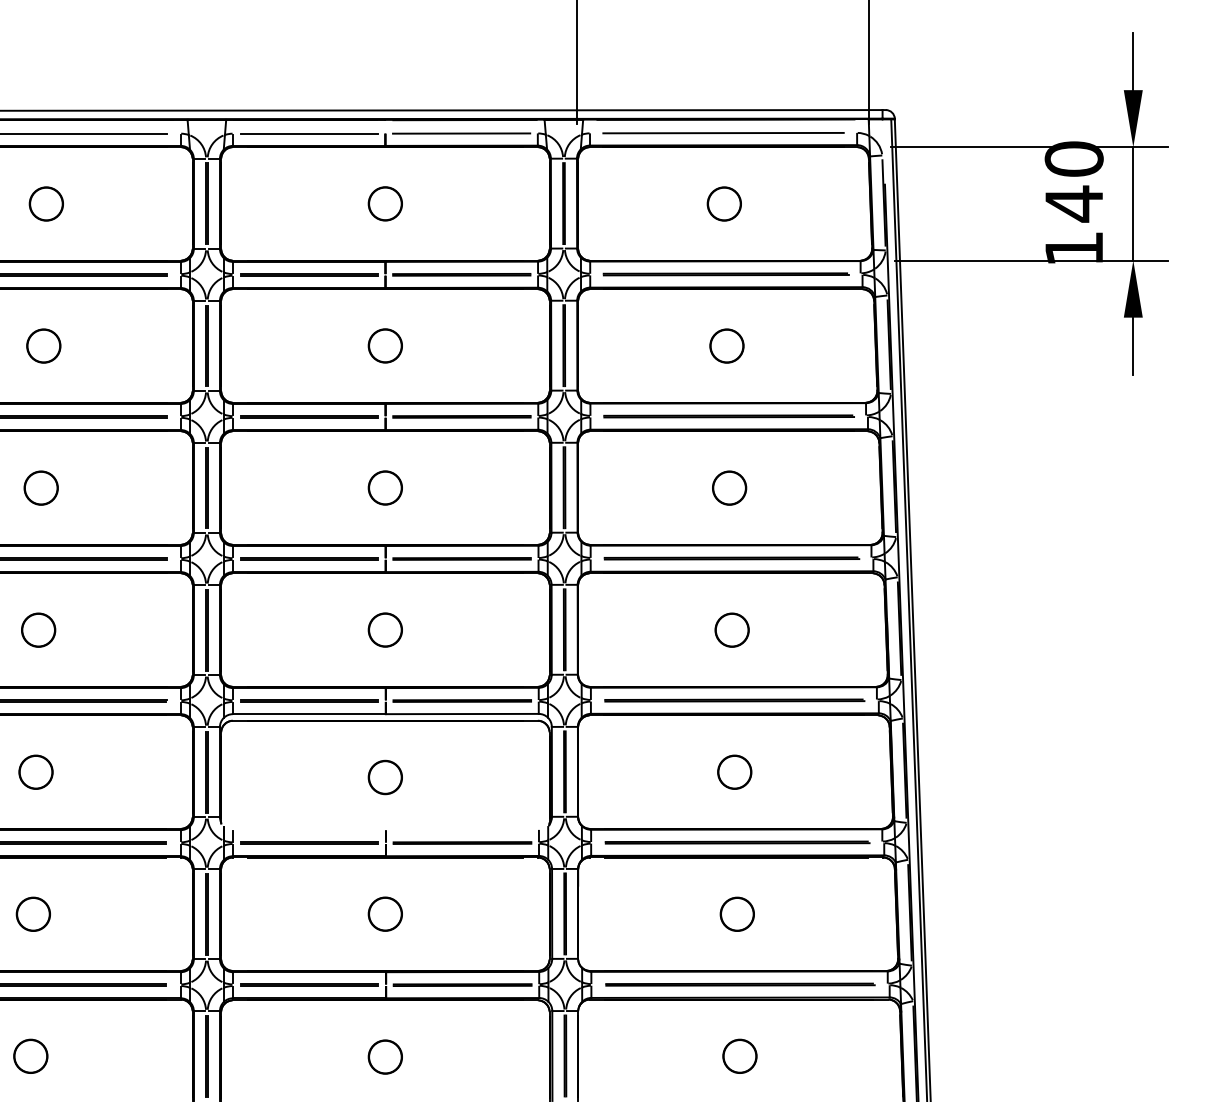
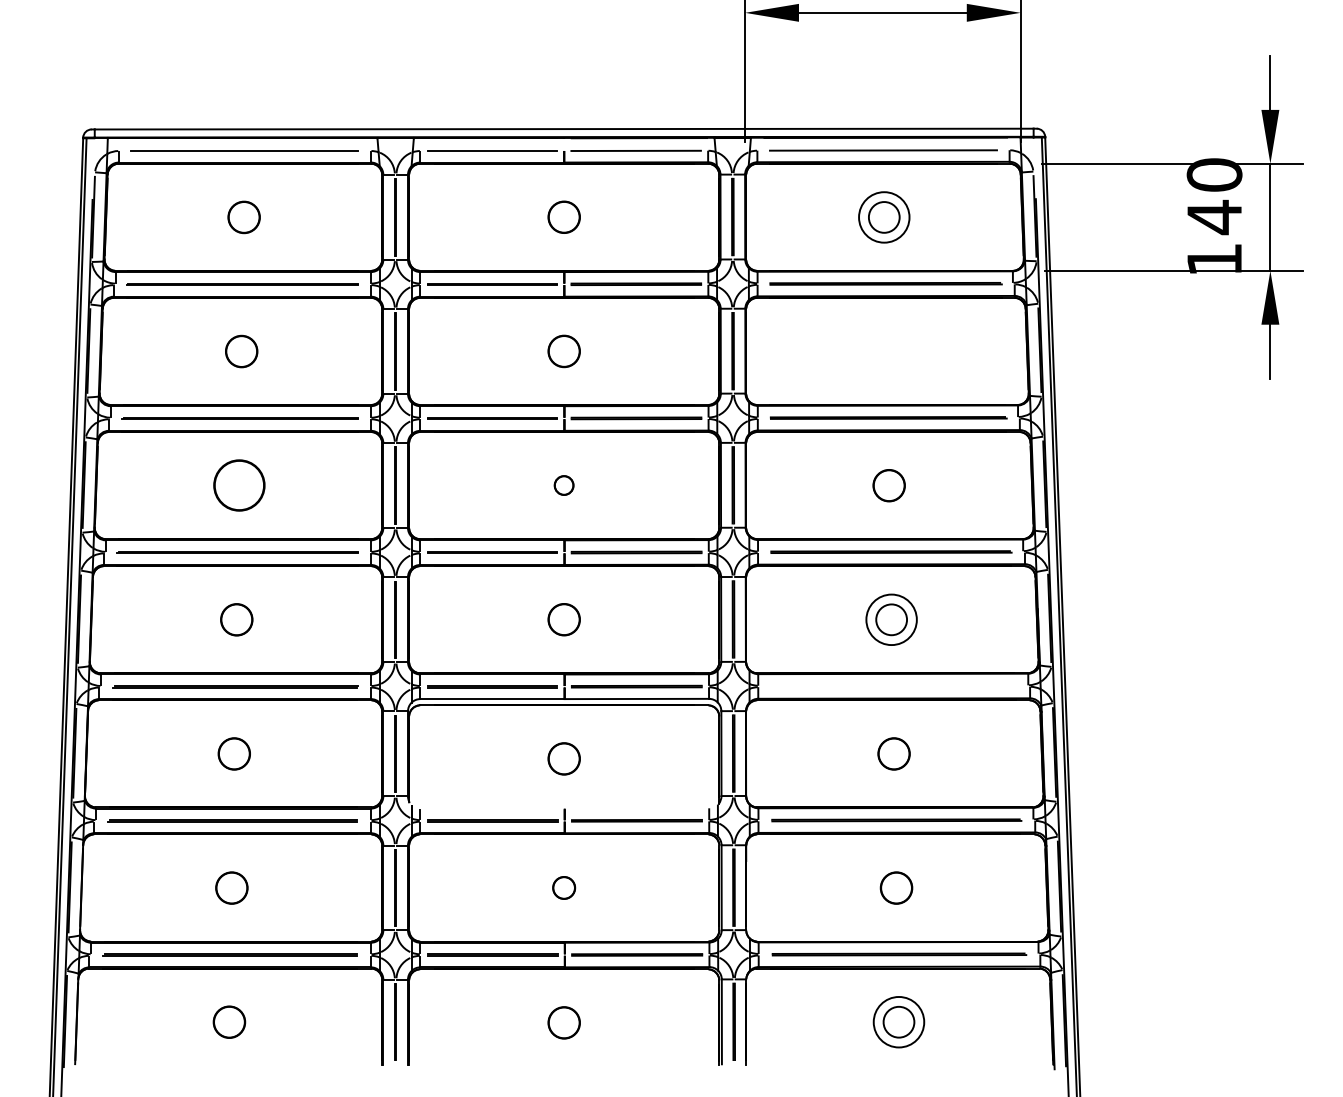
circle: (724, 204) -> (884, 217), size x1.6
part: (726, 346) -> (886, 351), removed
circle: (40, 487) -> (238, 485), size x1.6
part: (384, 487) -> (563, 485), size x0.6
circle: (732, 629) -> (891, 619), size x1.6
line: (734, 700) -> (893, 686), removed
circle: (384, 913) -> (563, 887), size x0.7
circle: (739, 1056) -> (898, 1022), size x1.6

